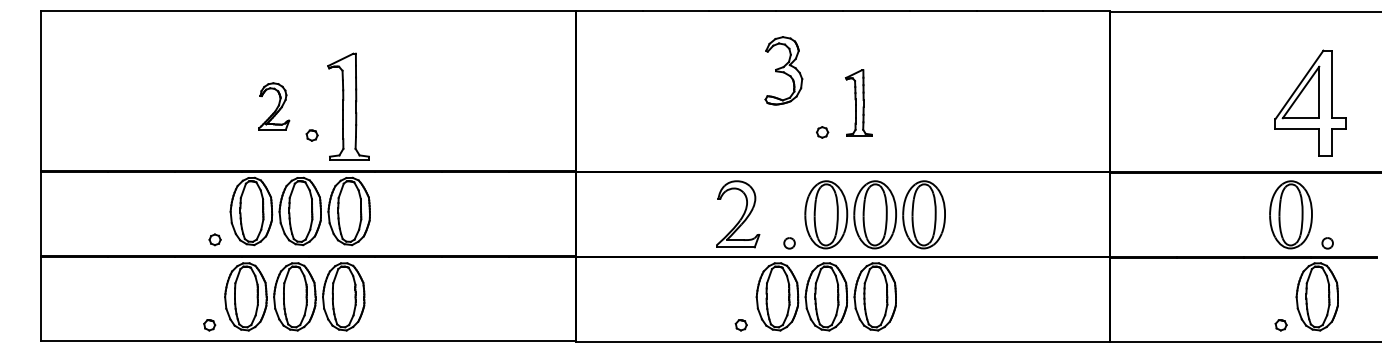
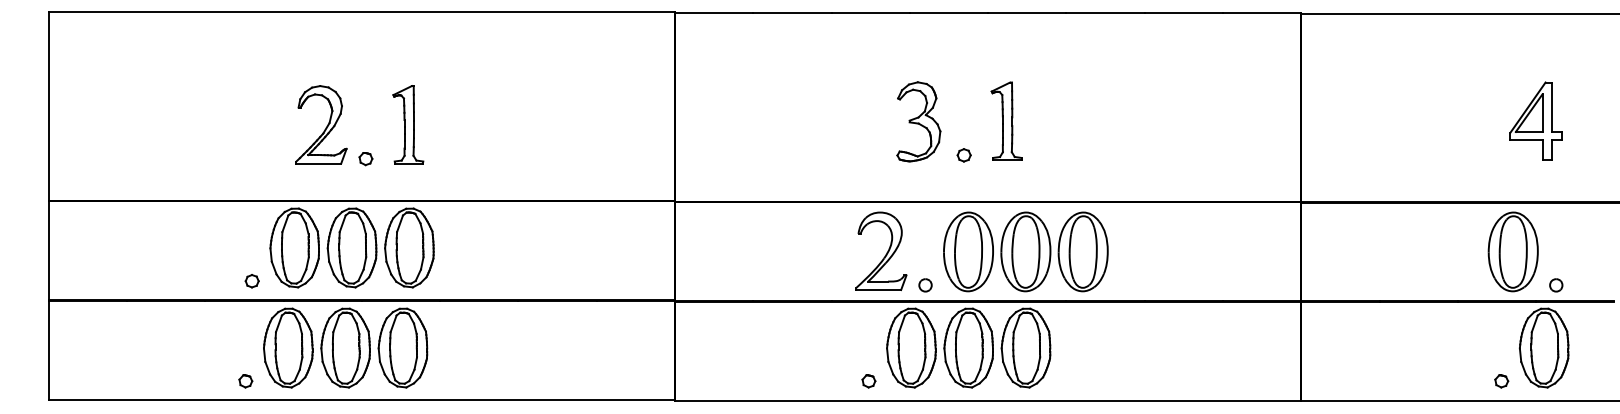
part: (783, 70) -> (918, 121), moved
part: (1310, 102) -> (1536, 120), size x0.62
part: (347, 105) -> (407, 123), size x0.62
part: (273, 106) -> (320, 124), size x1.43
part: (738, 214) -> (882, 251), moved

